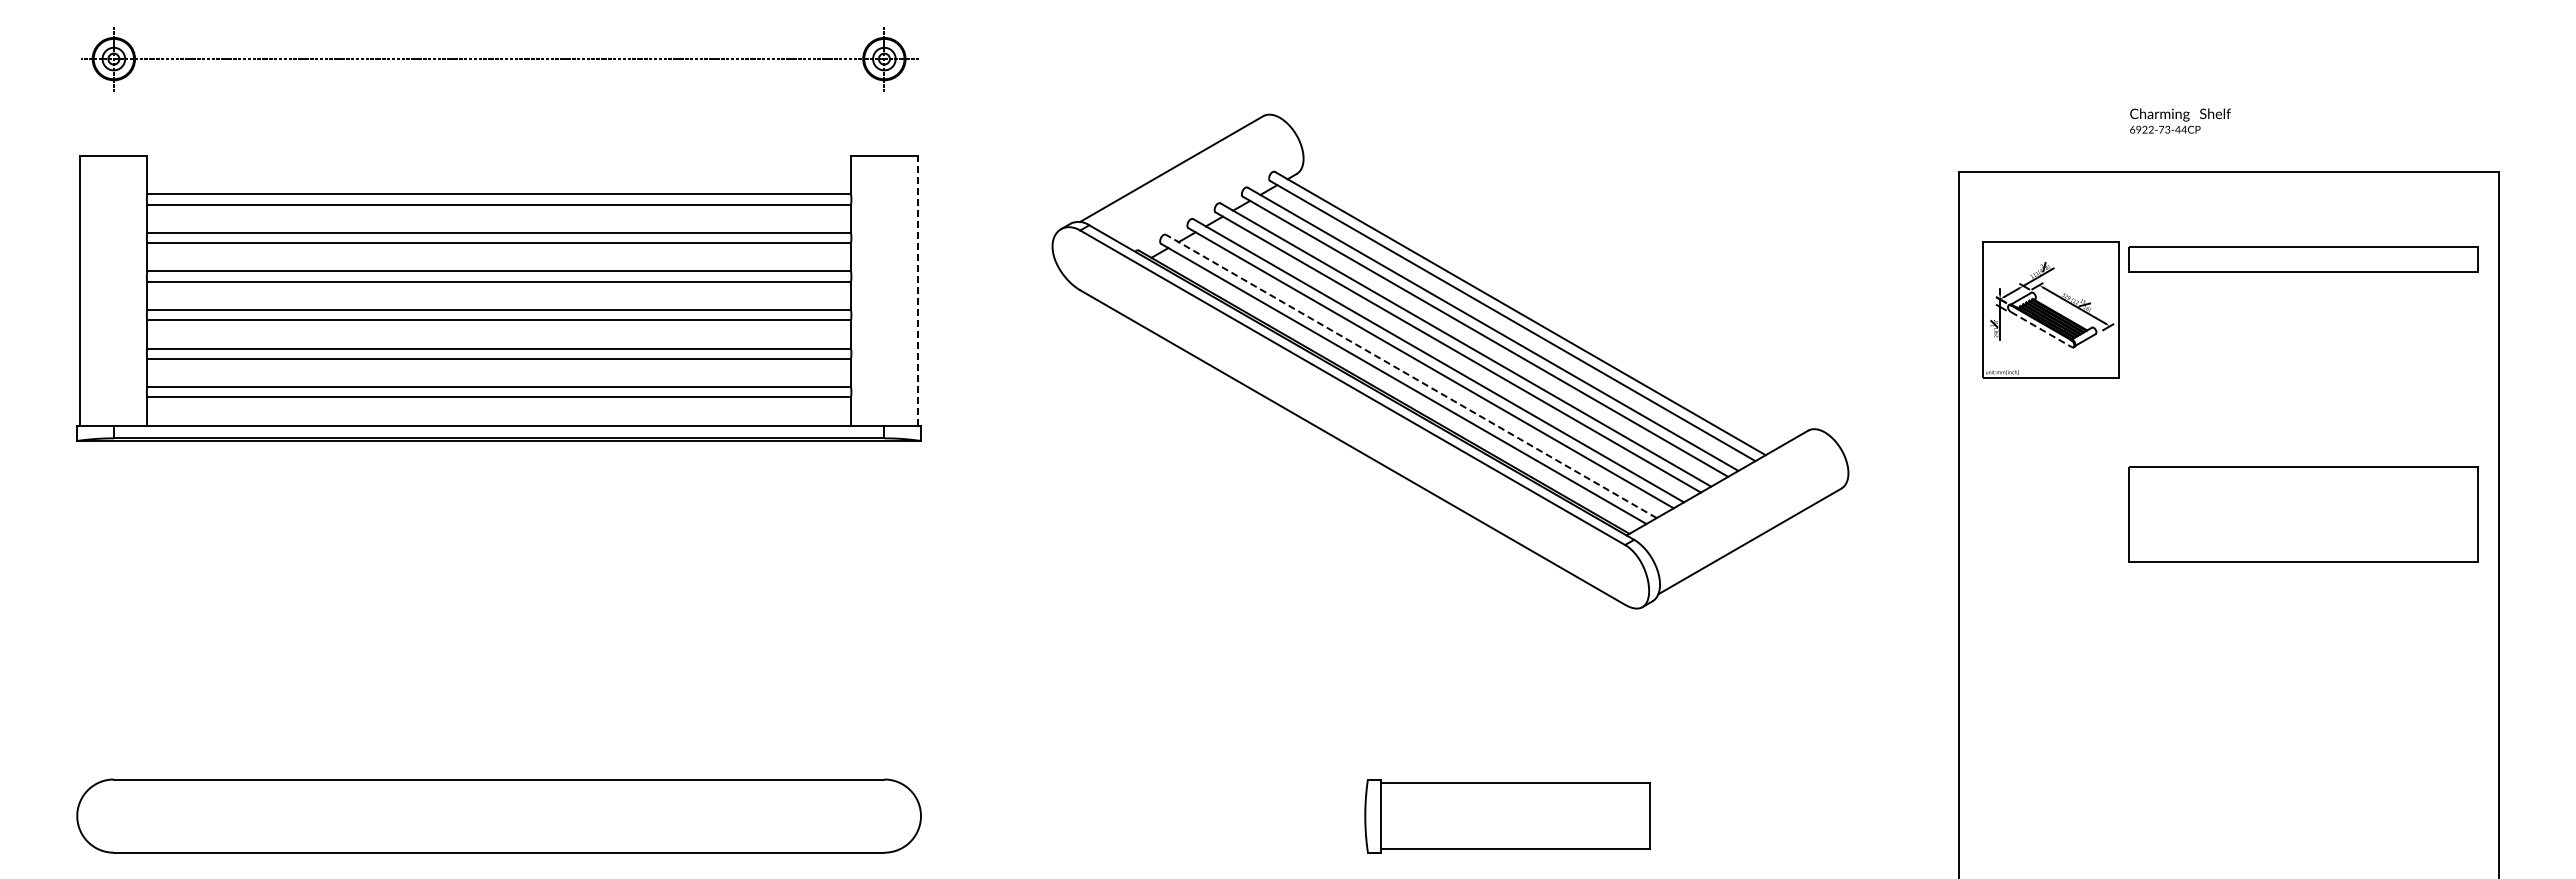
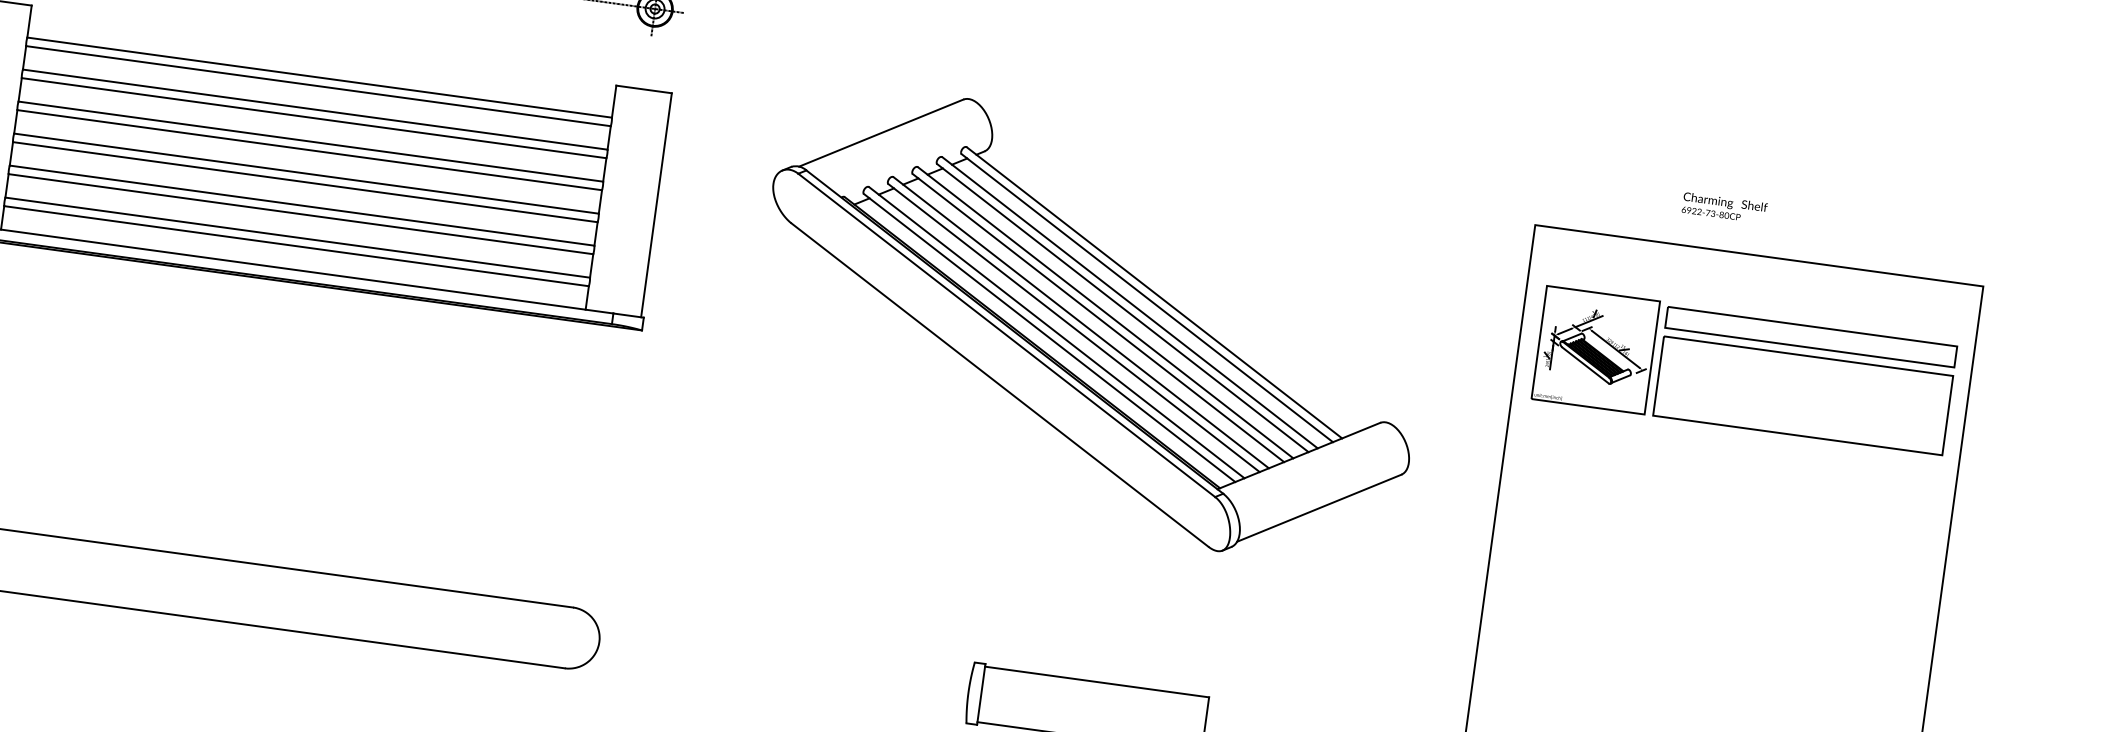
text: (2180, 129) -> (1723, 215), 6922-73-44CP -> 6922-73-80CP
line: (917, 290) -> (656, 205), dashed -> solid
line: (2041, 329) -> (1585, 365), dashed -> solid
line: (1411, 376) -> (1056, 332), dashed -> solid
part: (2303, 514) -> (1803, 396), moved

